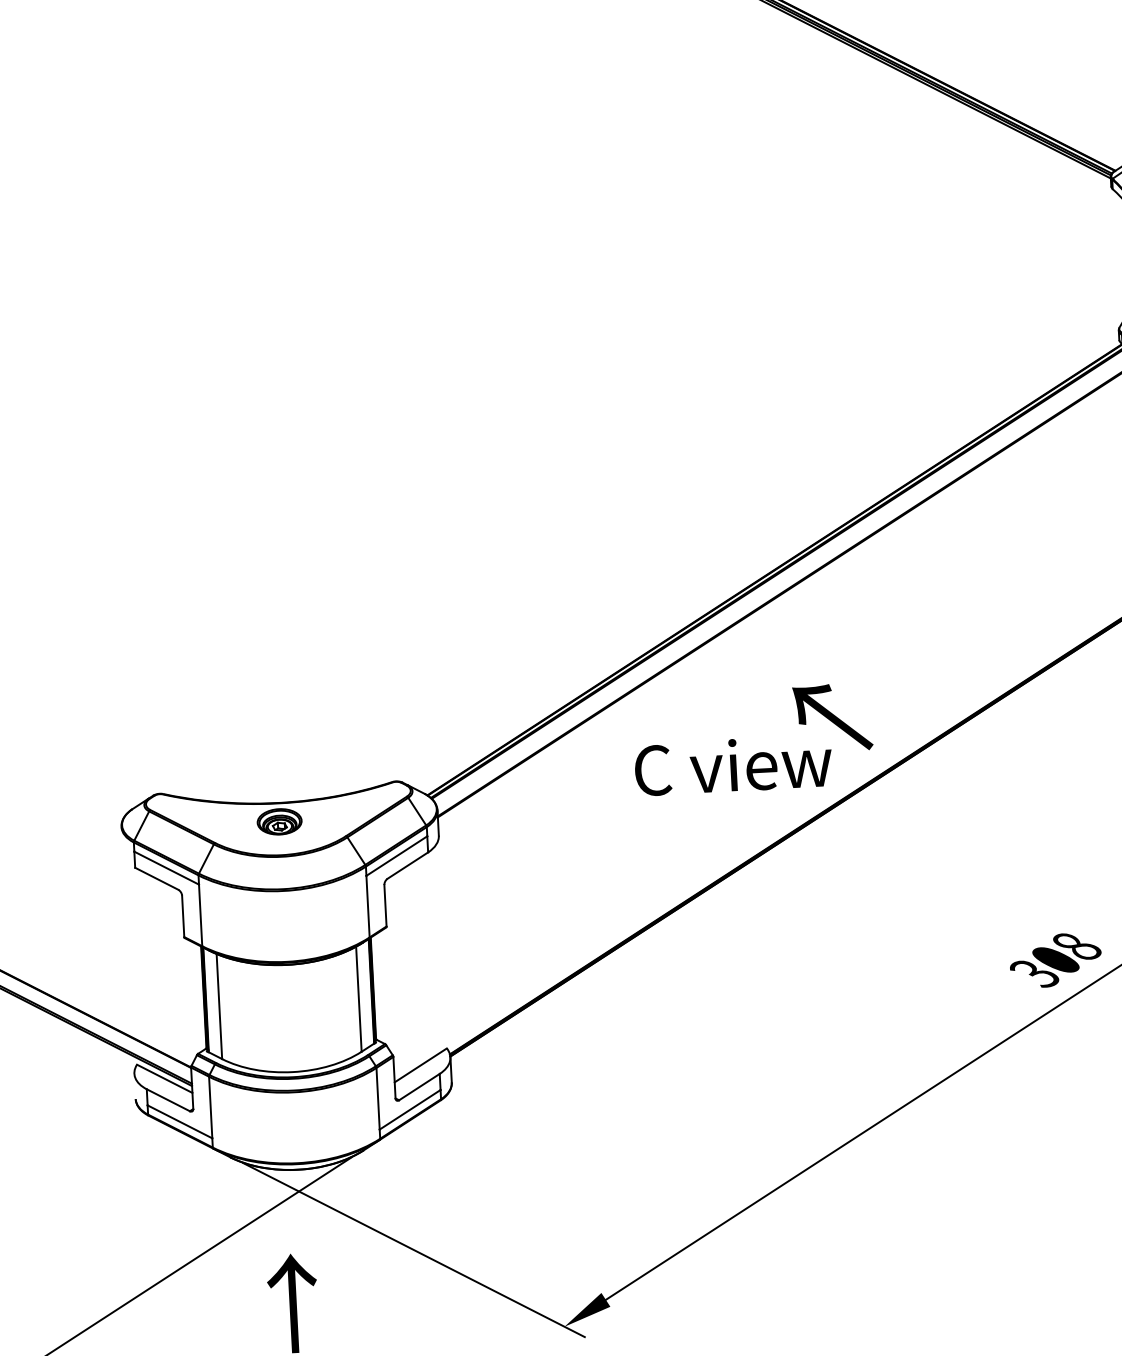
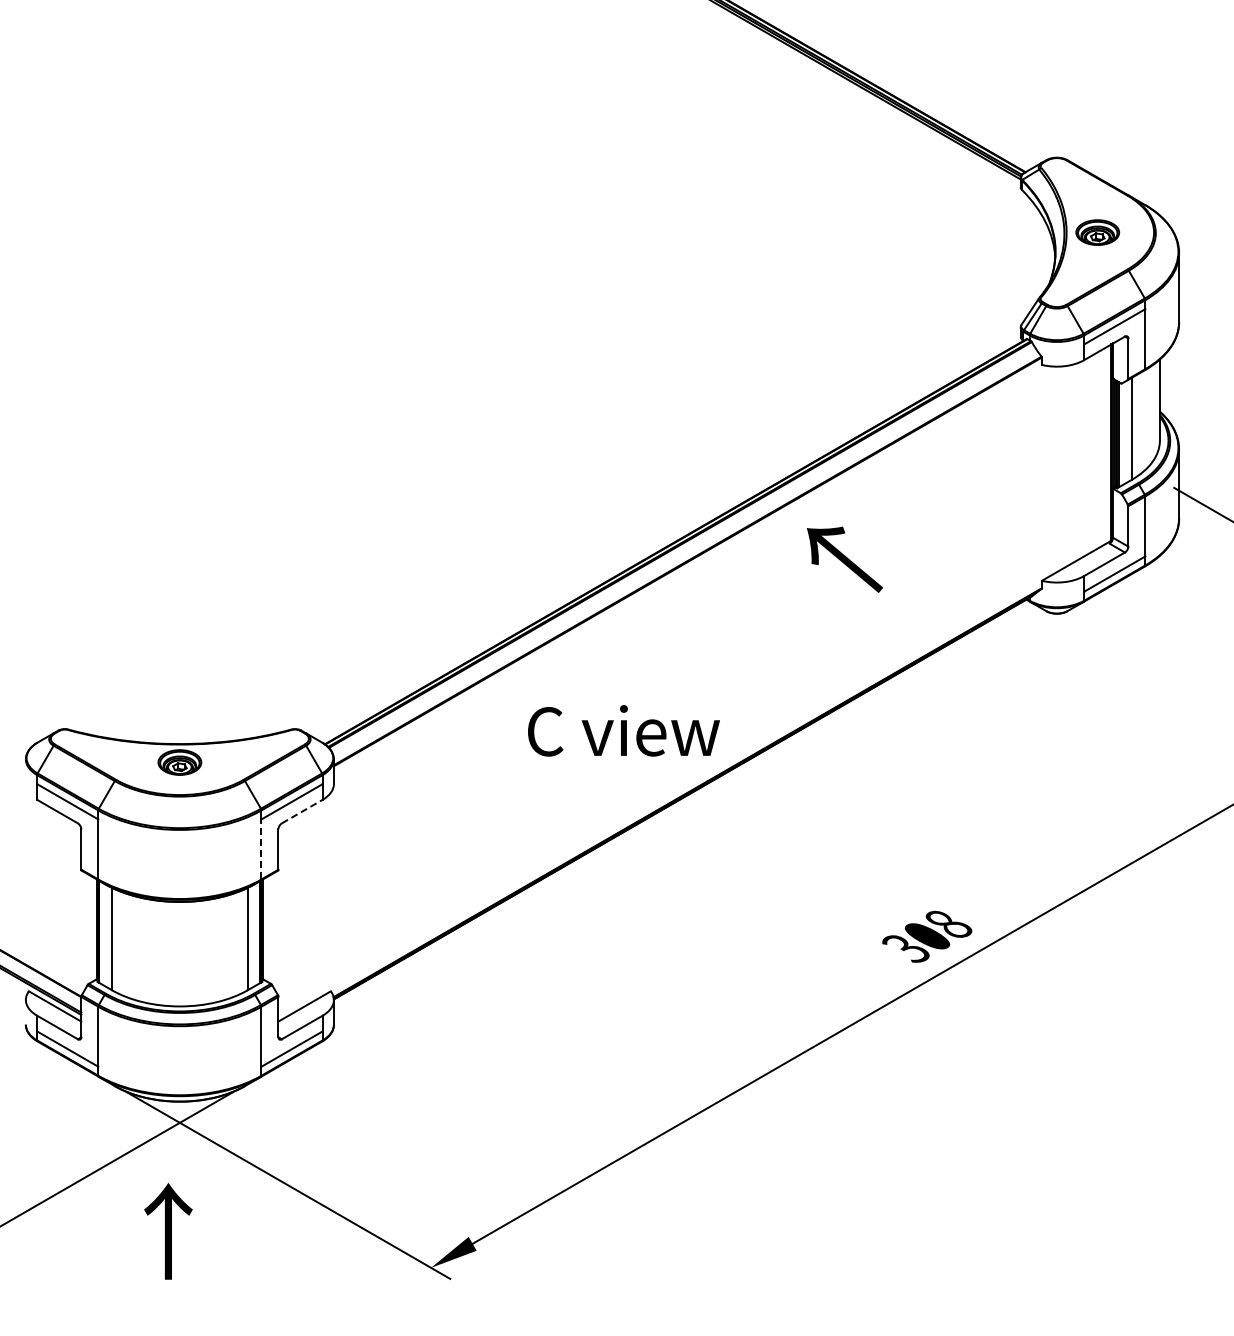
text: (832, 717) -> (844, 559), moved
line: (408, 865) -> (302, 811), solid -> dashed
line: (367, 905) -> (261, 848), solid -> dashed

